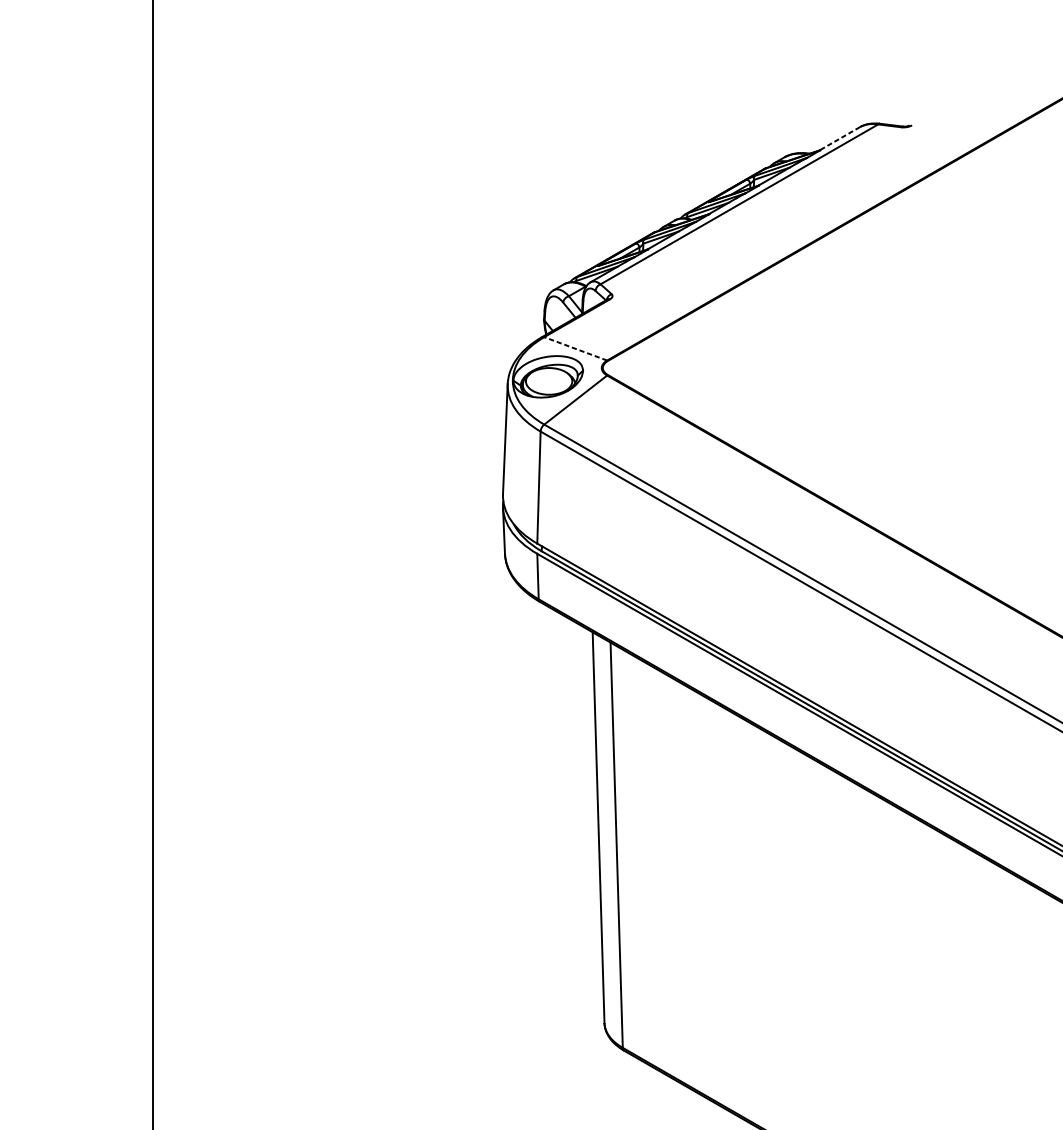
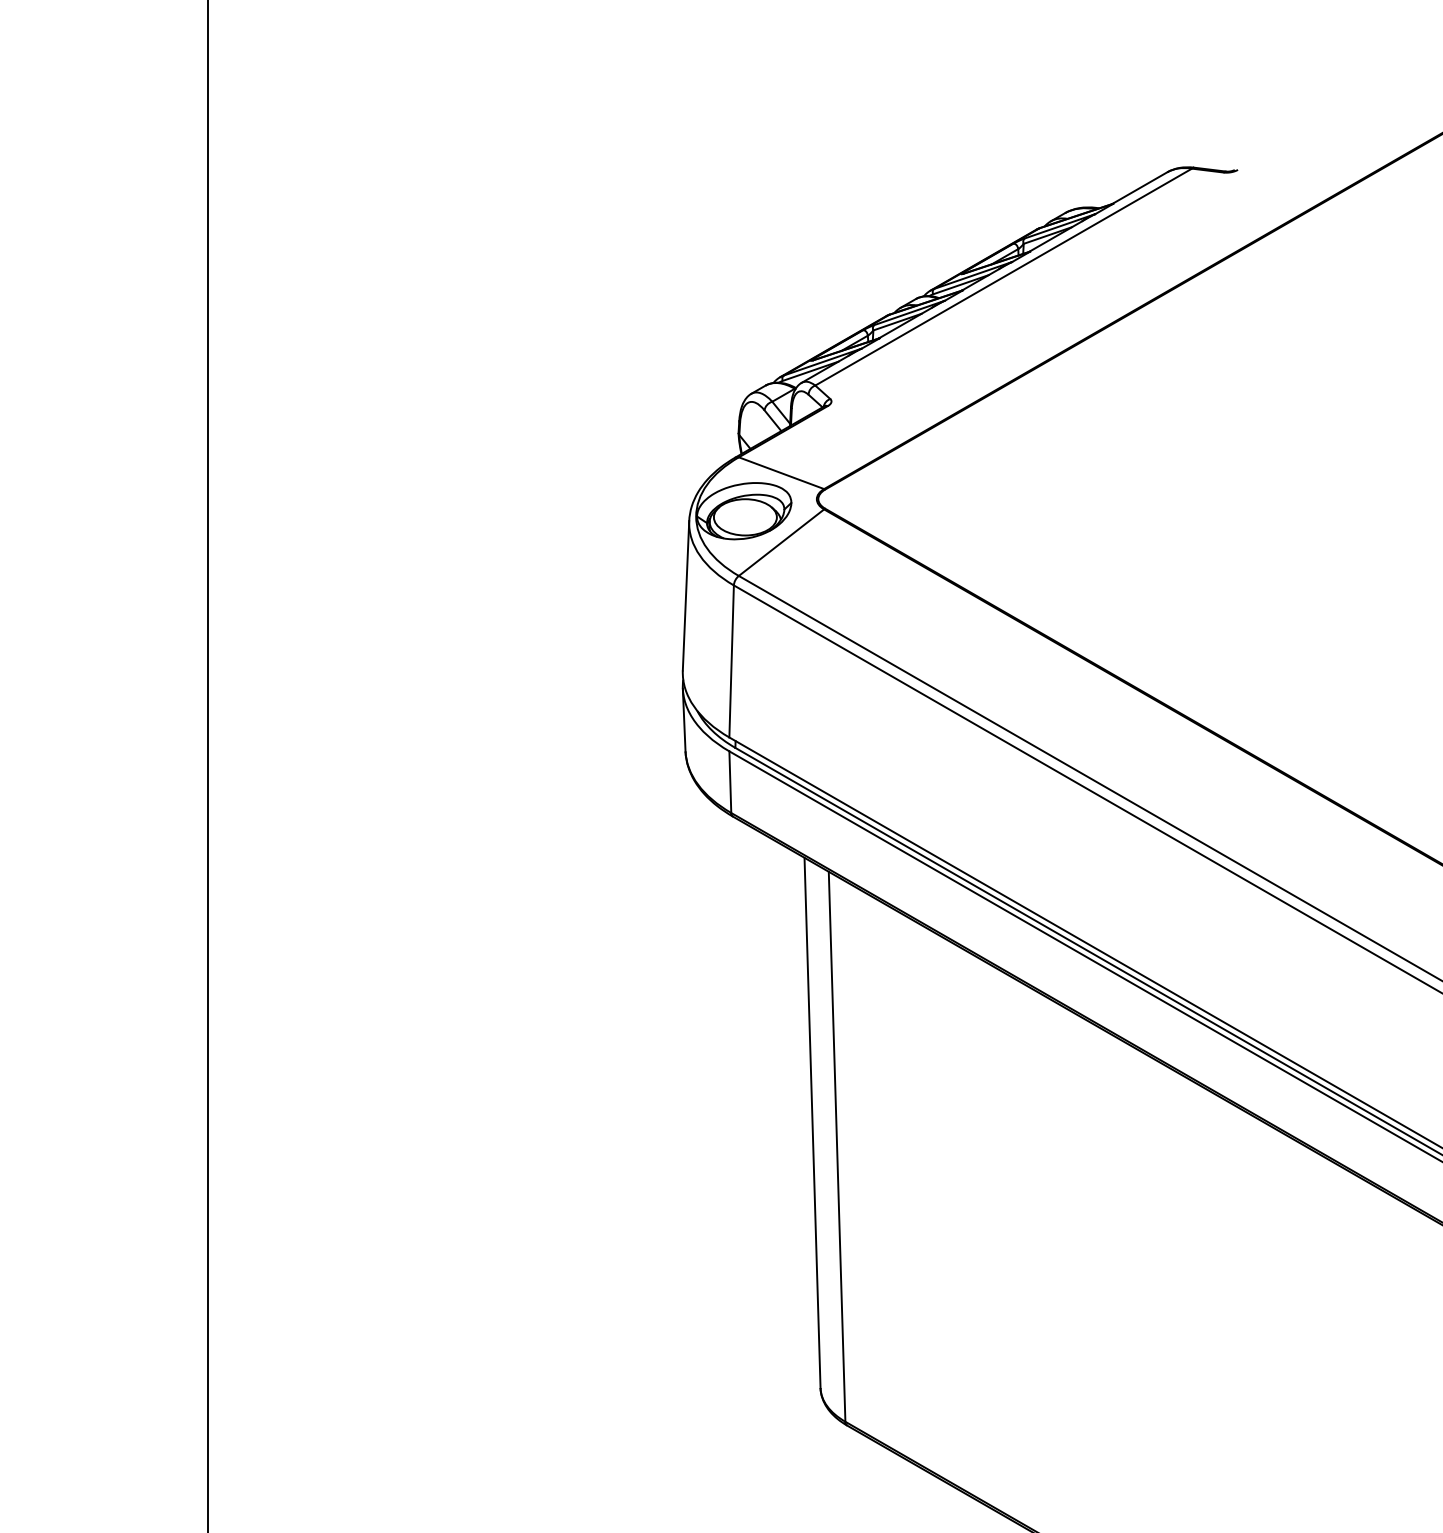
line: (839, 139) -> (1139, 188), dashed -> solid
line: (575, 349) -> (781, 473), dashed -> solid

